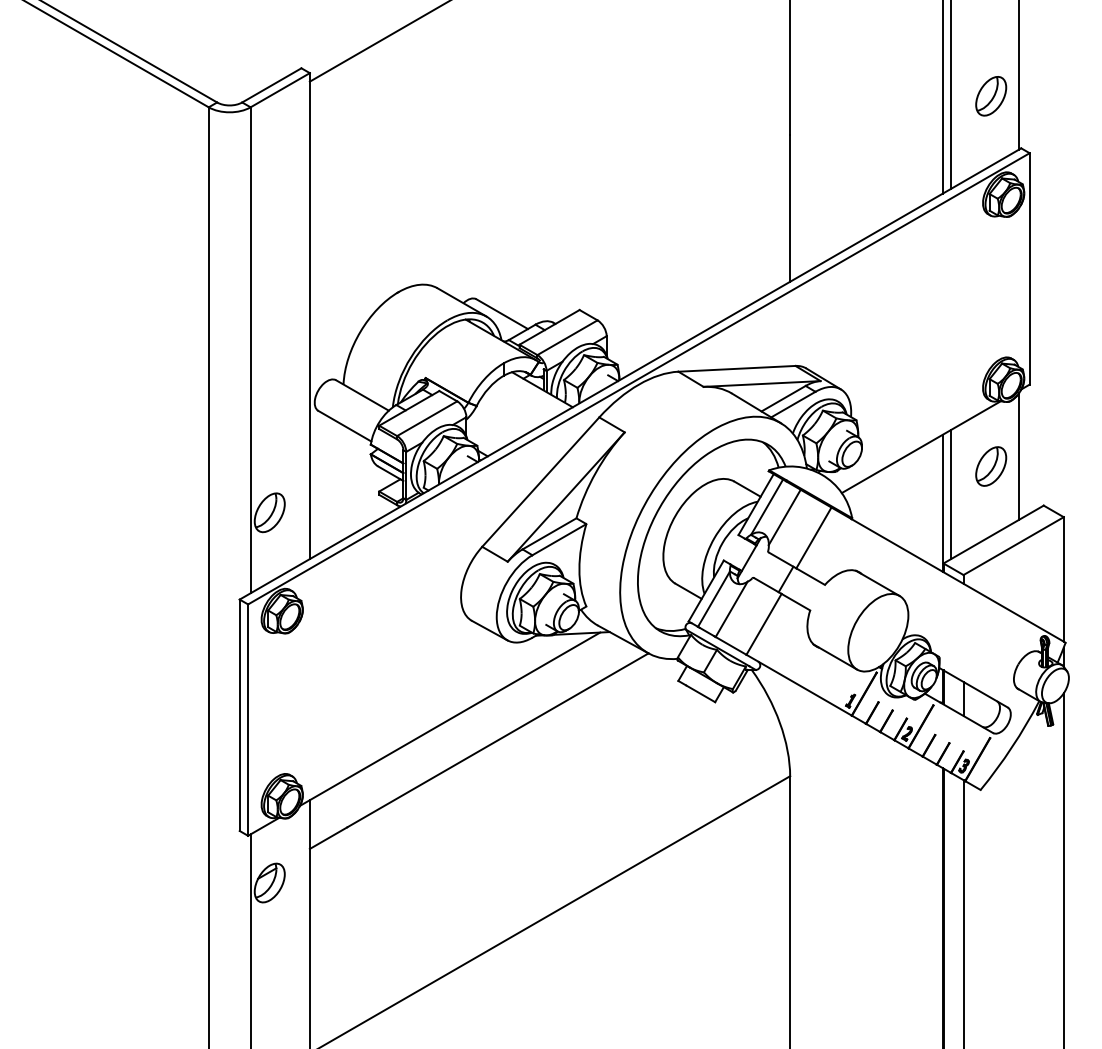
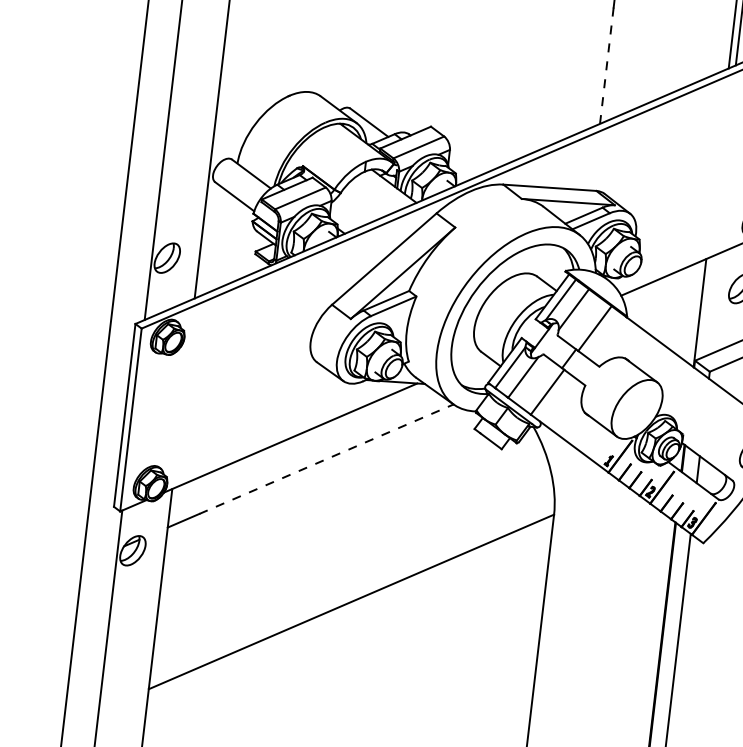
line: (790, 208) -> (607, 66), solid -> dashed
line: (951, 494) -> (707, 307), removed
line: (497, 740) -> (326, 459), solid -> dashed

